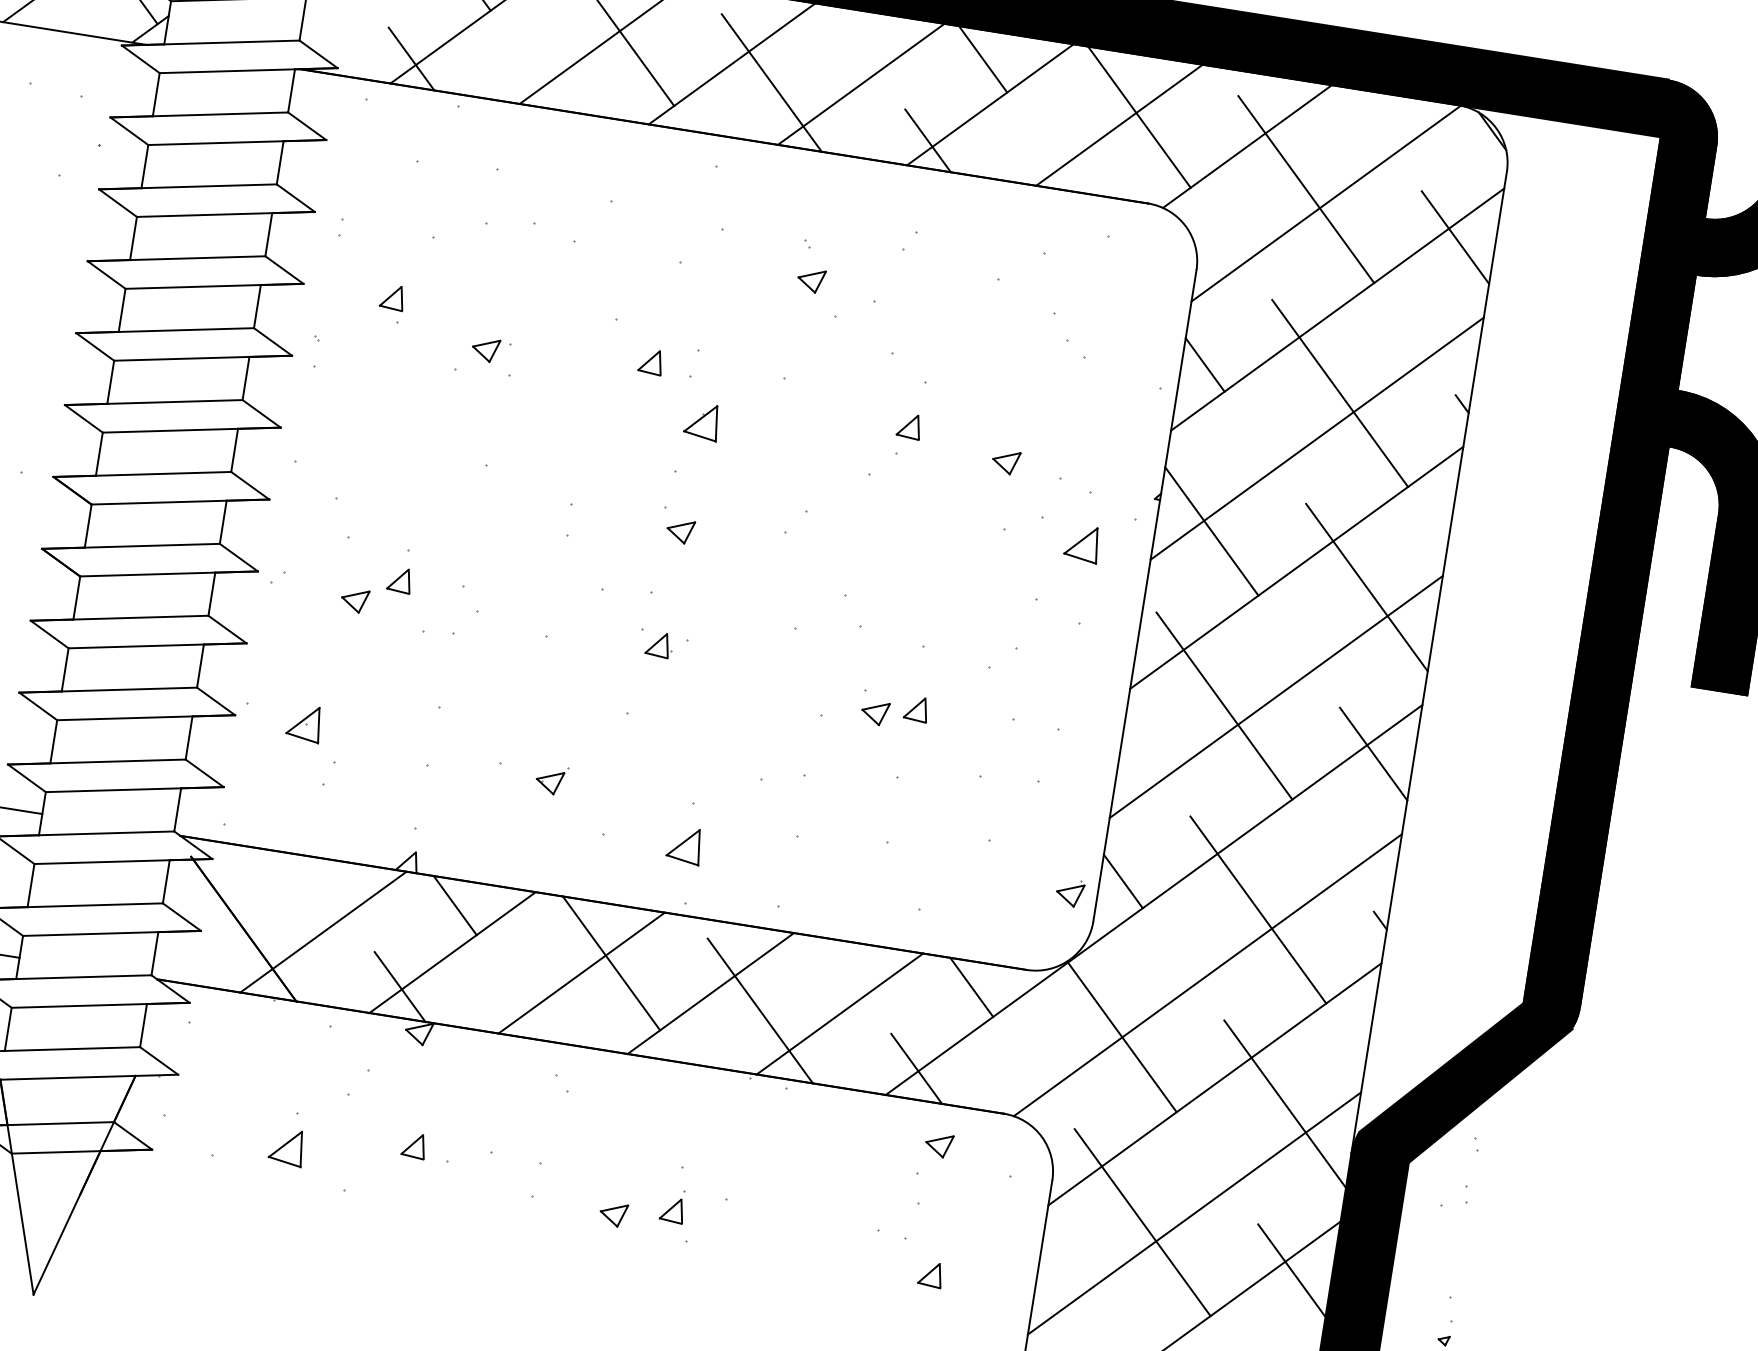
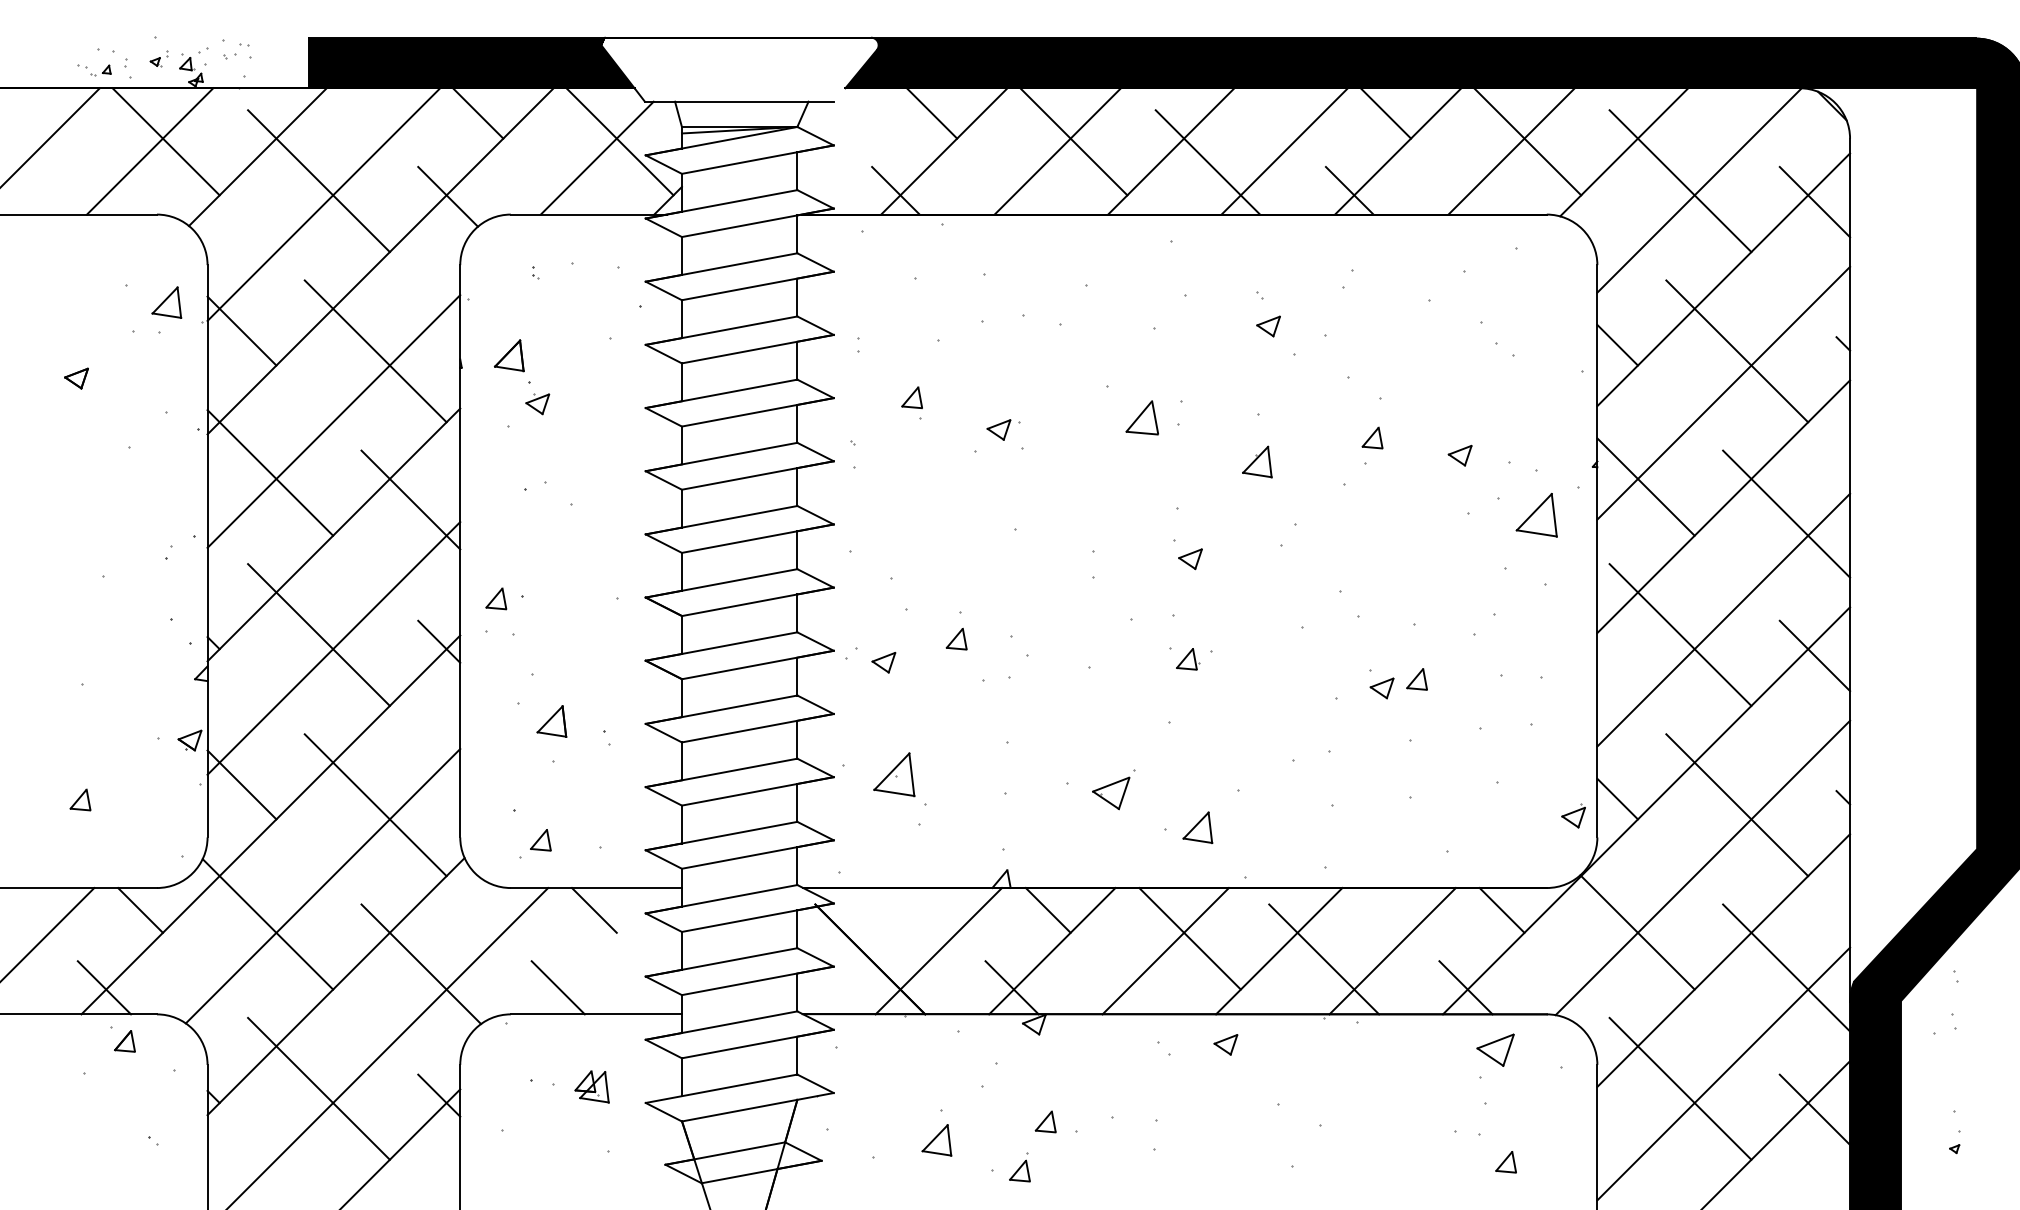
part: (651, 361) -> (1142, 417), size x1.6
part: (702, 420) -> (1257, 461), moved
part: (1082, 542) -> (1536, 514), size x1.4
part: (354, 600) -> (883, 662), moved
part: (304, 723) -> (894, 774), size x1.4
part: (552, 779) -> (1114, 789), size x1.6
part: (684, 845) -> (1197, 827), moved
part: (938, 1145) -> (1495, 1050), size x1.6
part: (672, 1206) -> (1019, 1167), moved
part: (613, 1214) -> (1225, 1044), moved

